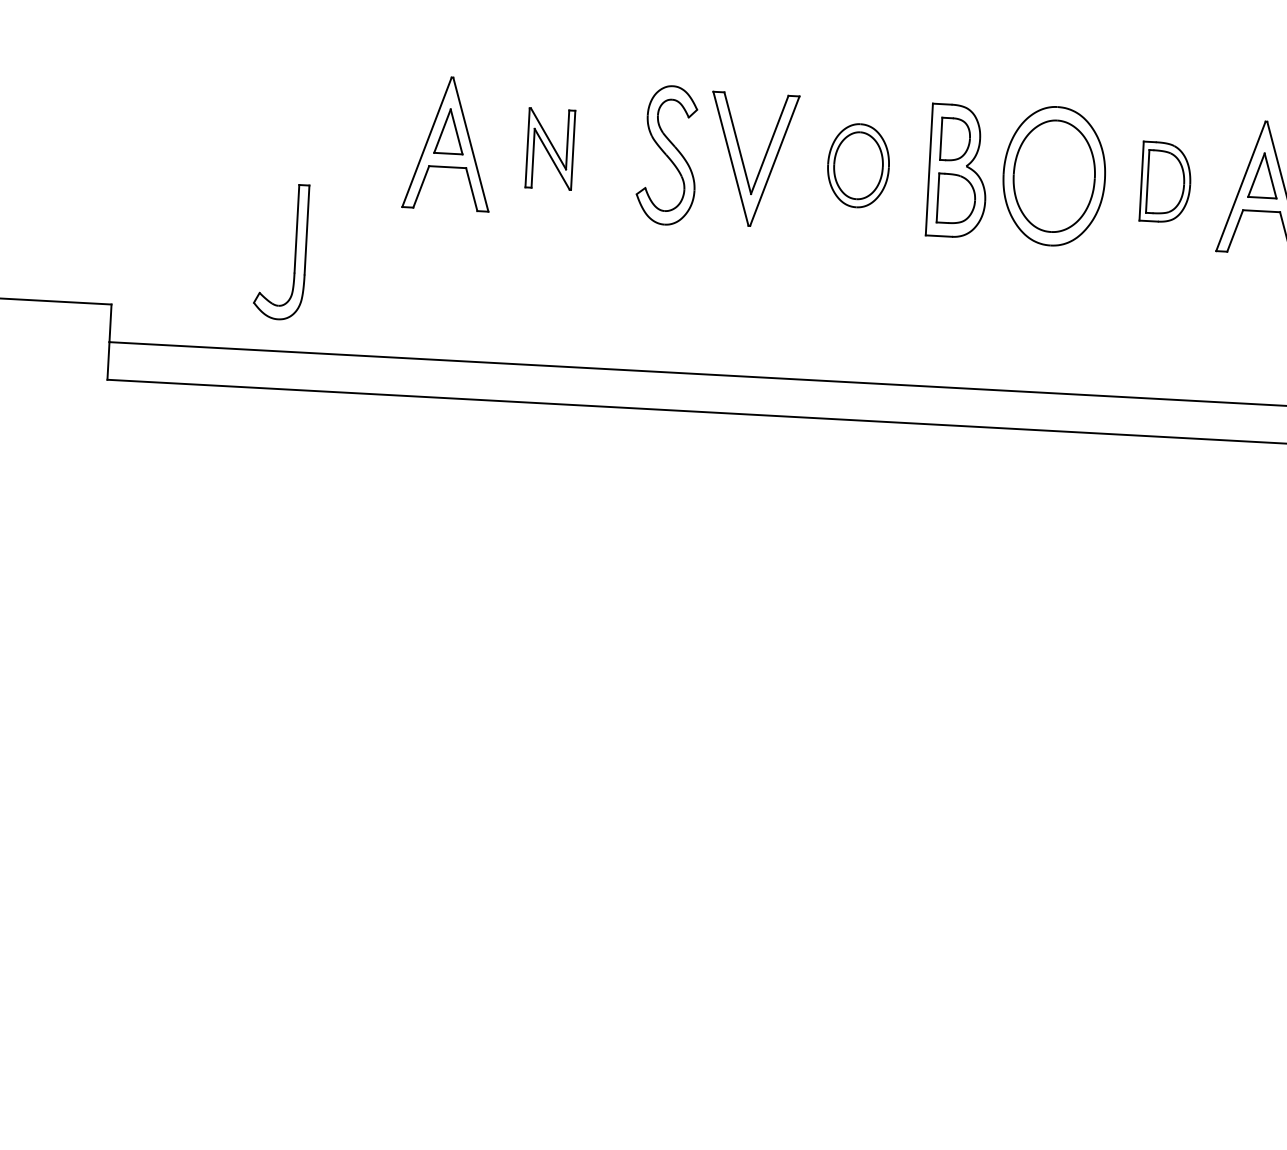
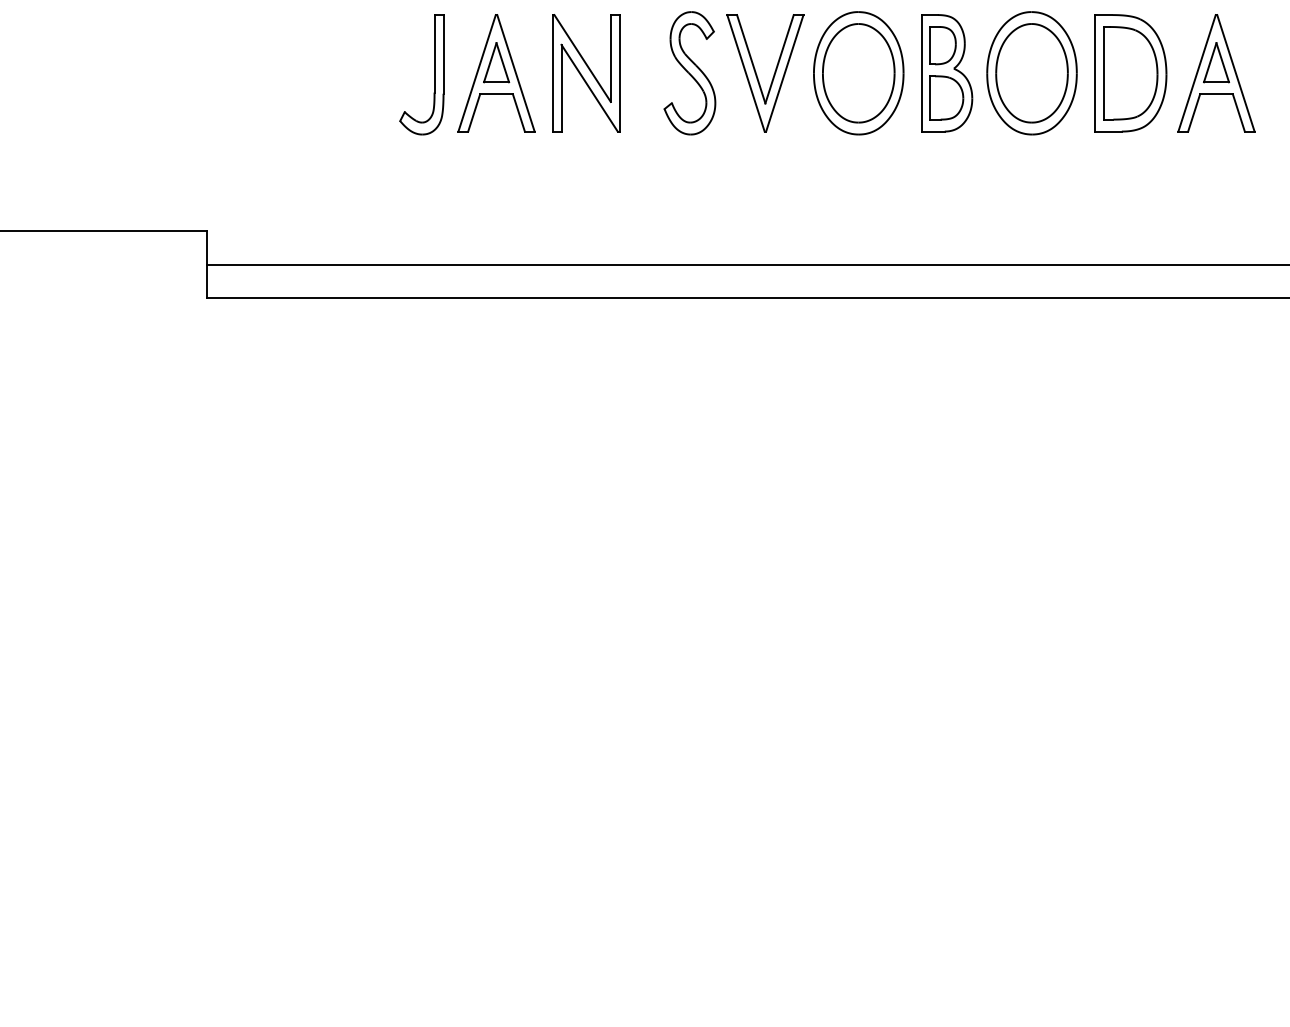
part: (550, 149) -> (586, 73), size x1.67
part: (858, 165) -> (858, 73), size x1.67
part: (1165, 182) -> (1130, 73), size x1.67
part: (295, 252) -> (434, 74), moved

